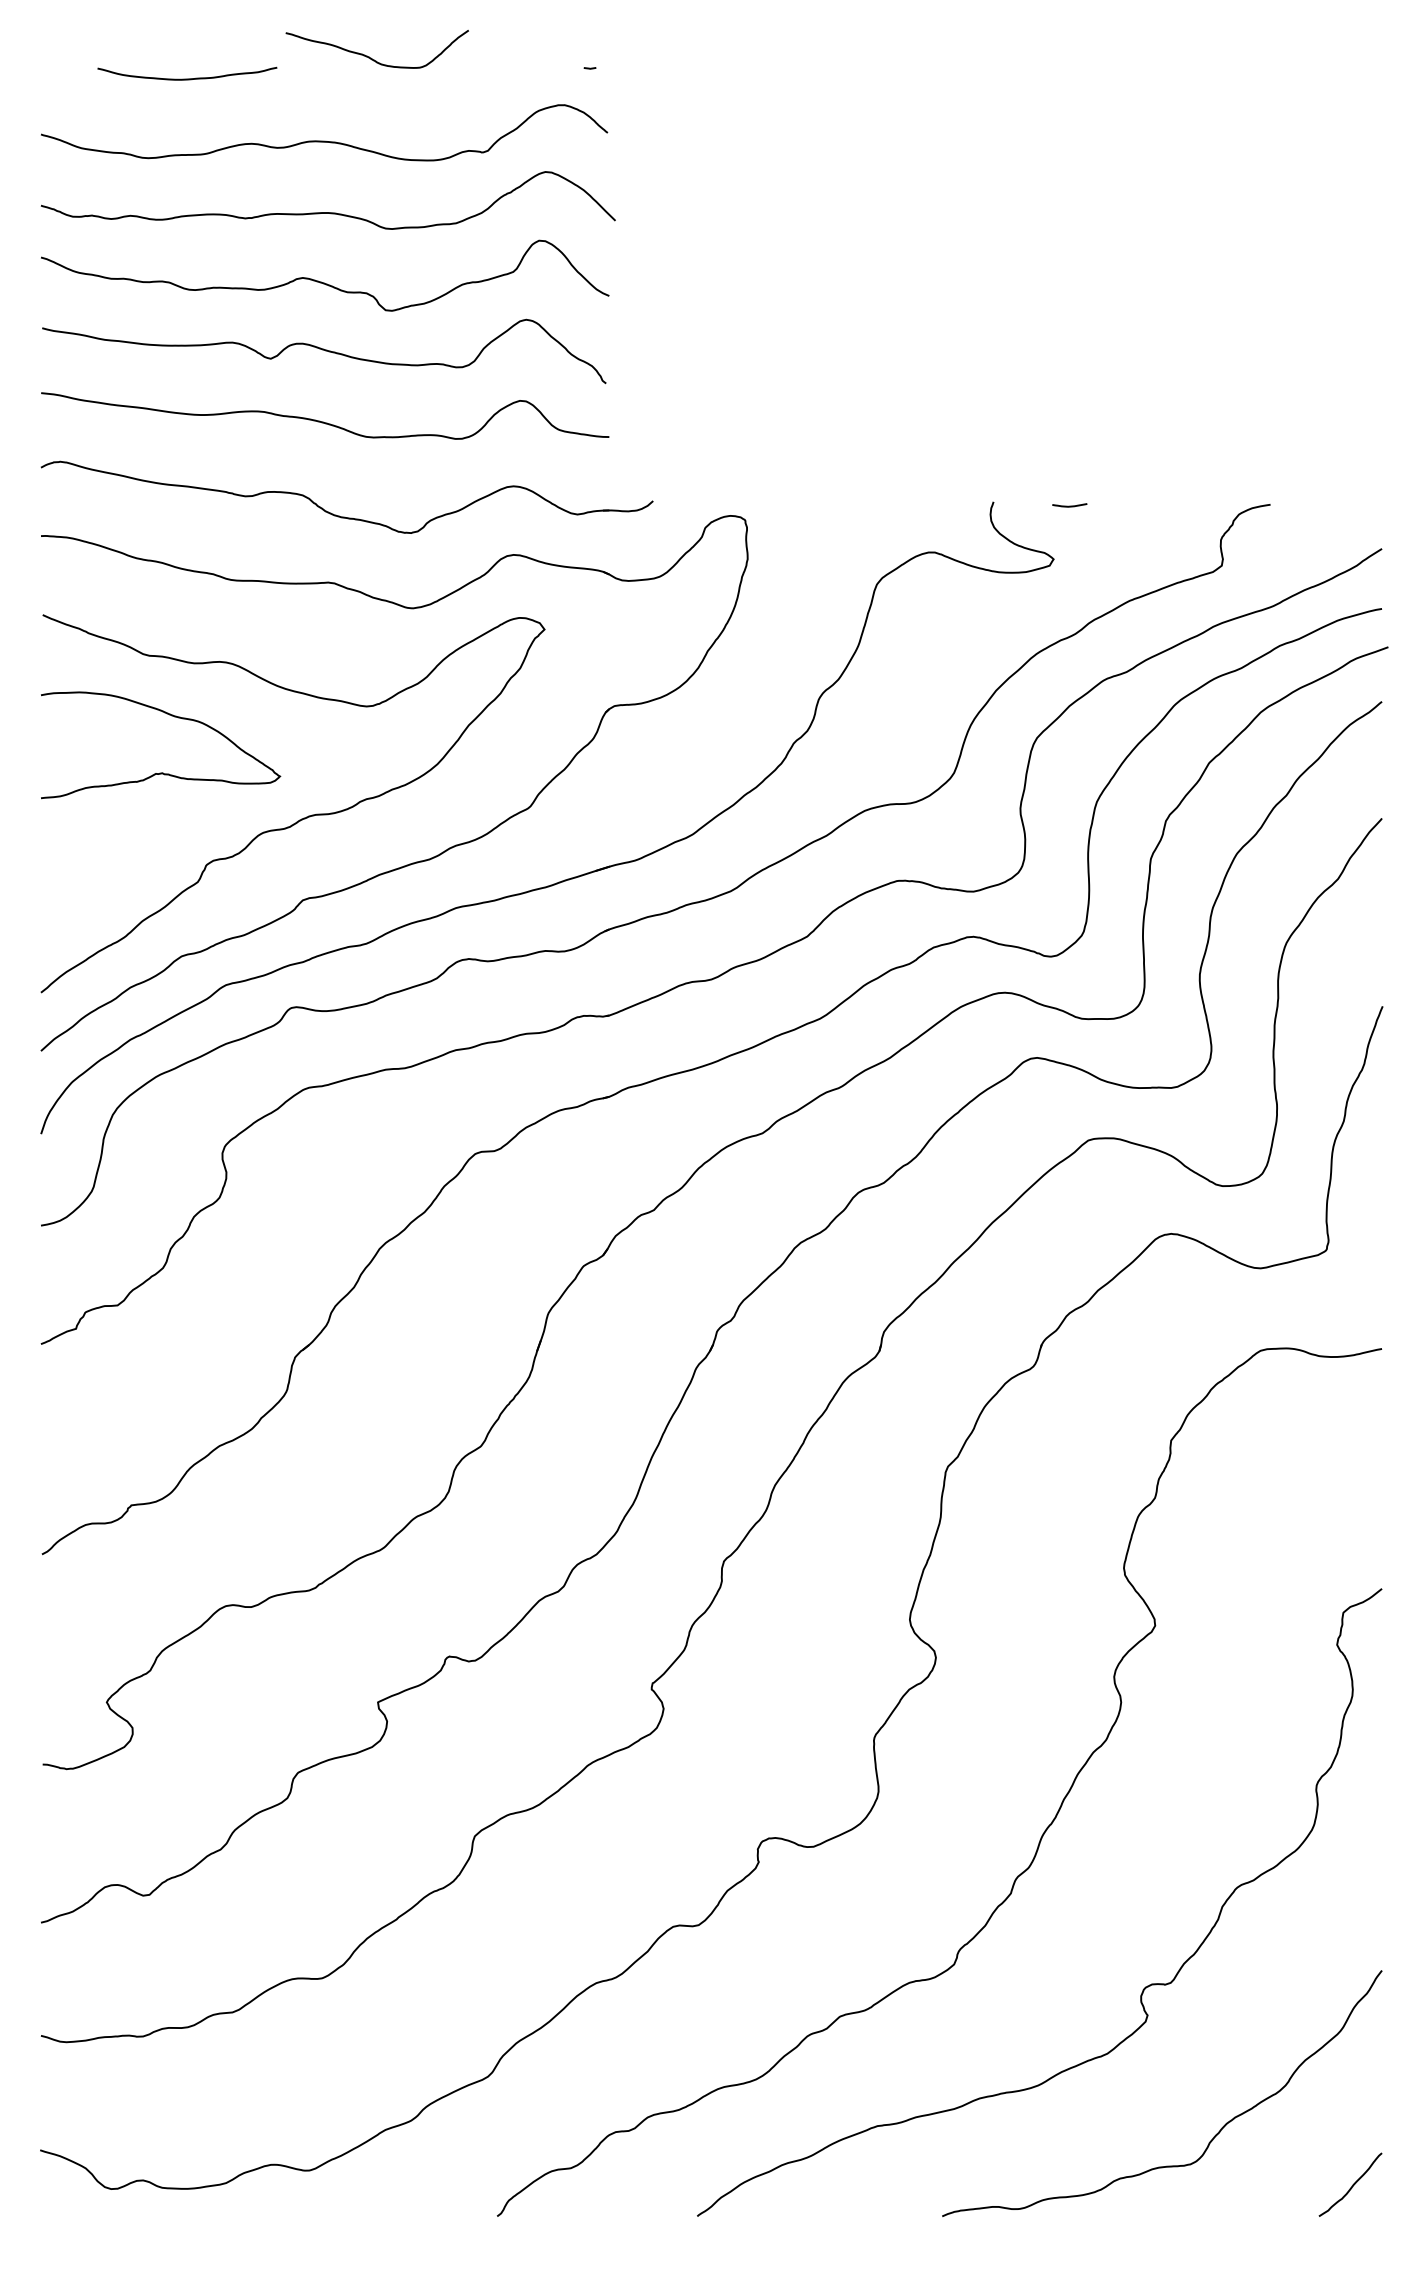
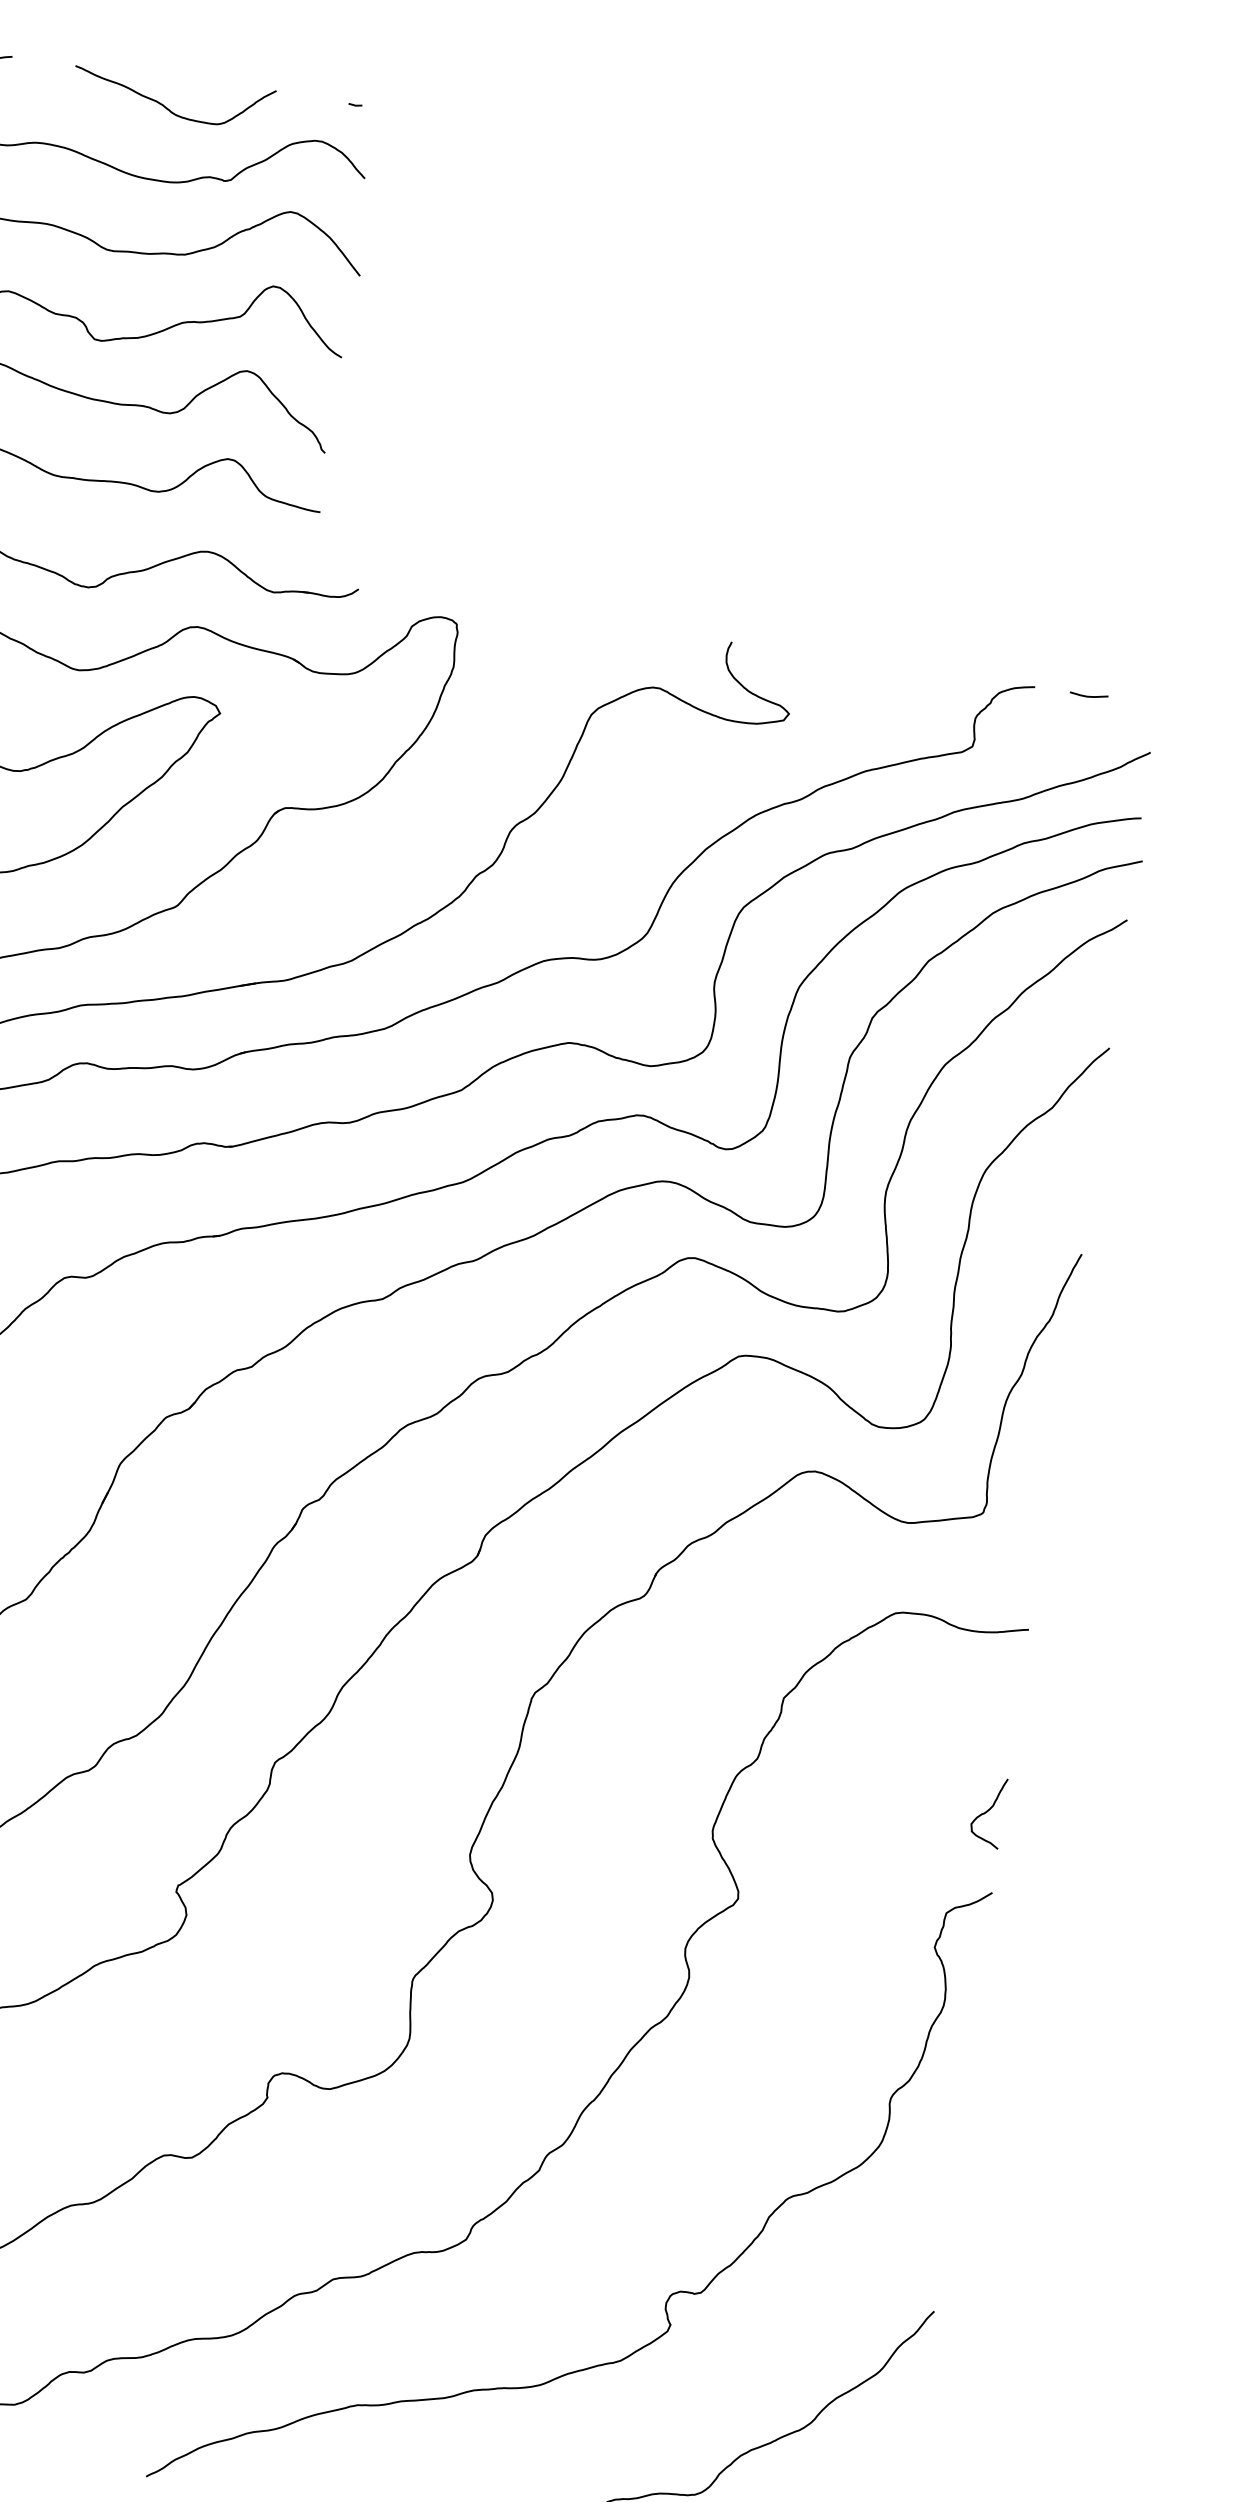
curve: (371, 57) -> (165, 105), moved
curve: (1069, 505) -> (1088, 695), moved
curve: (1367, 1517) -> (987, 1812), added

